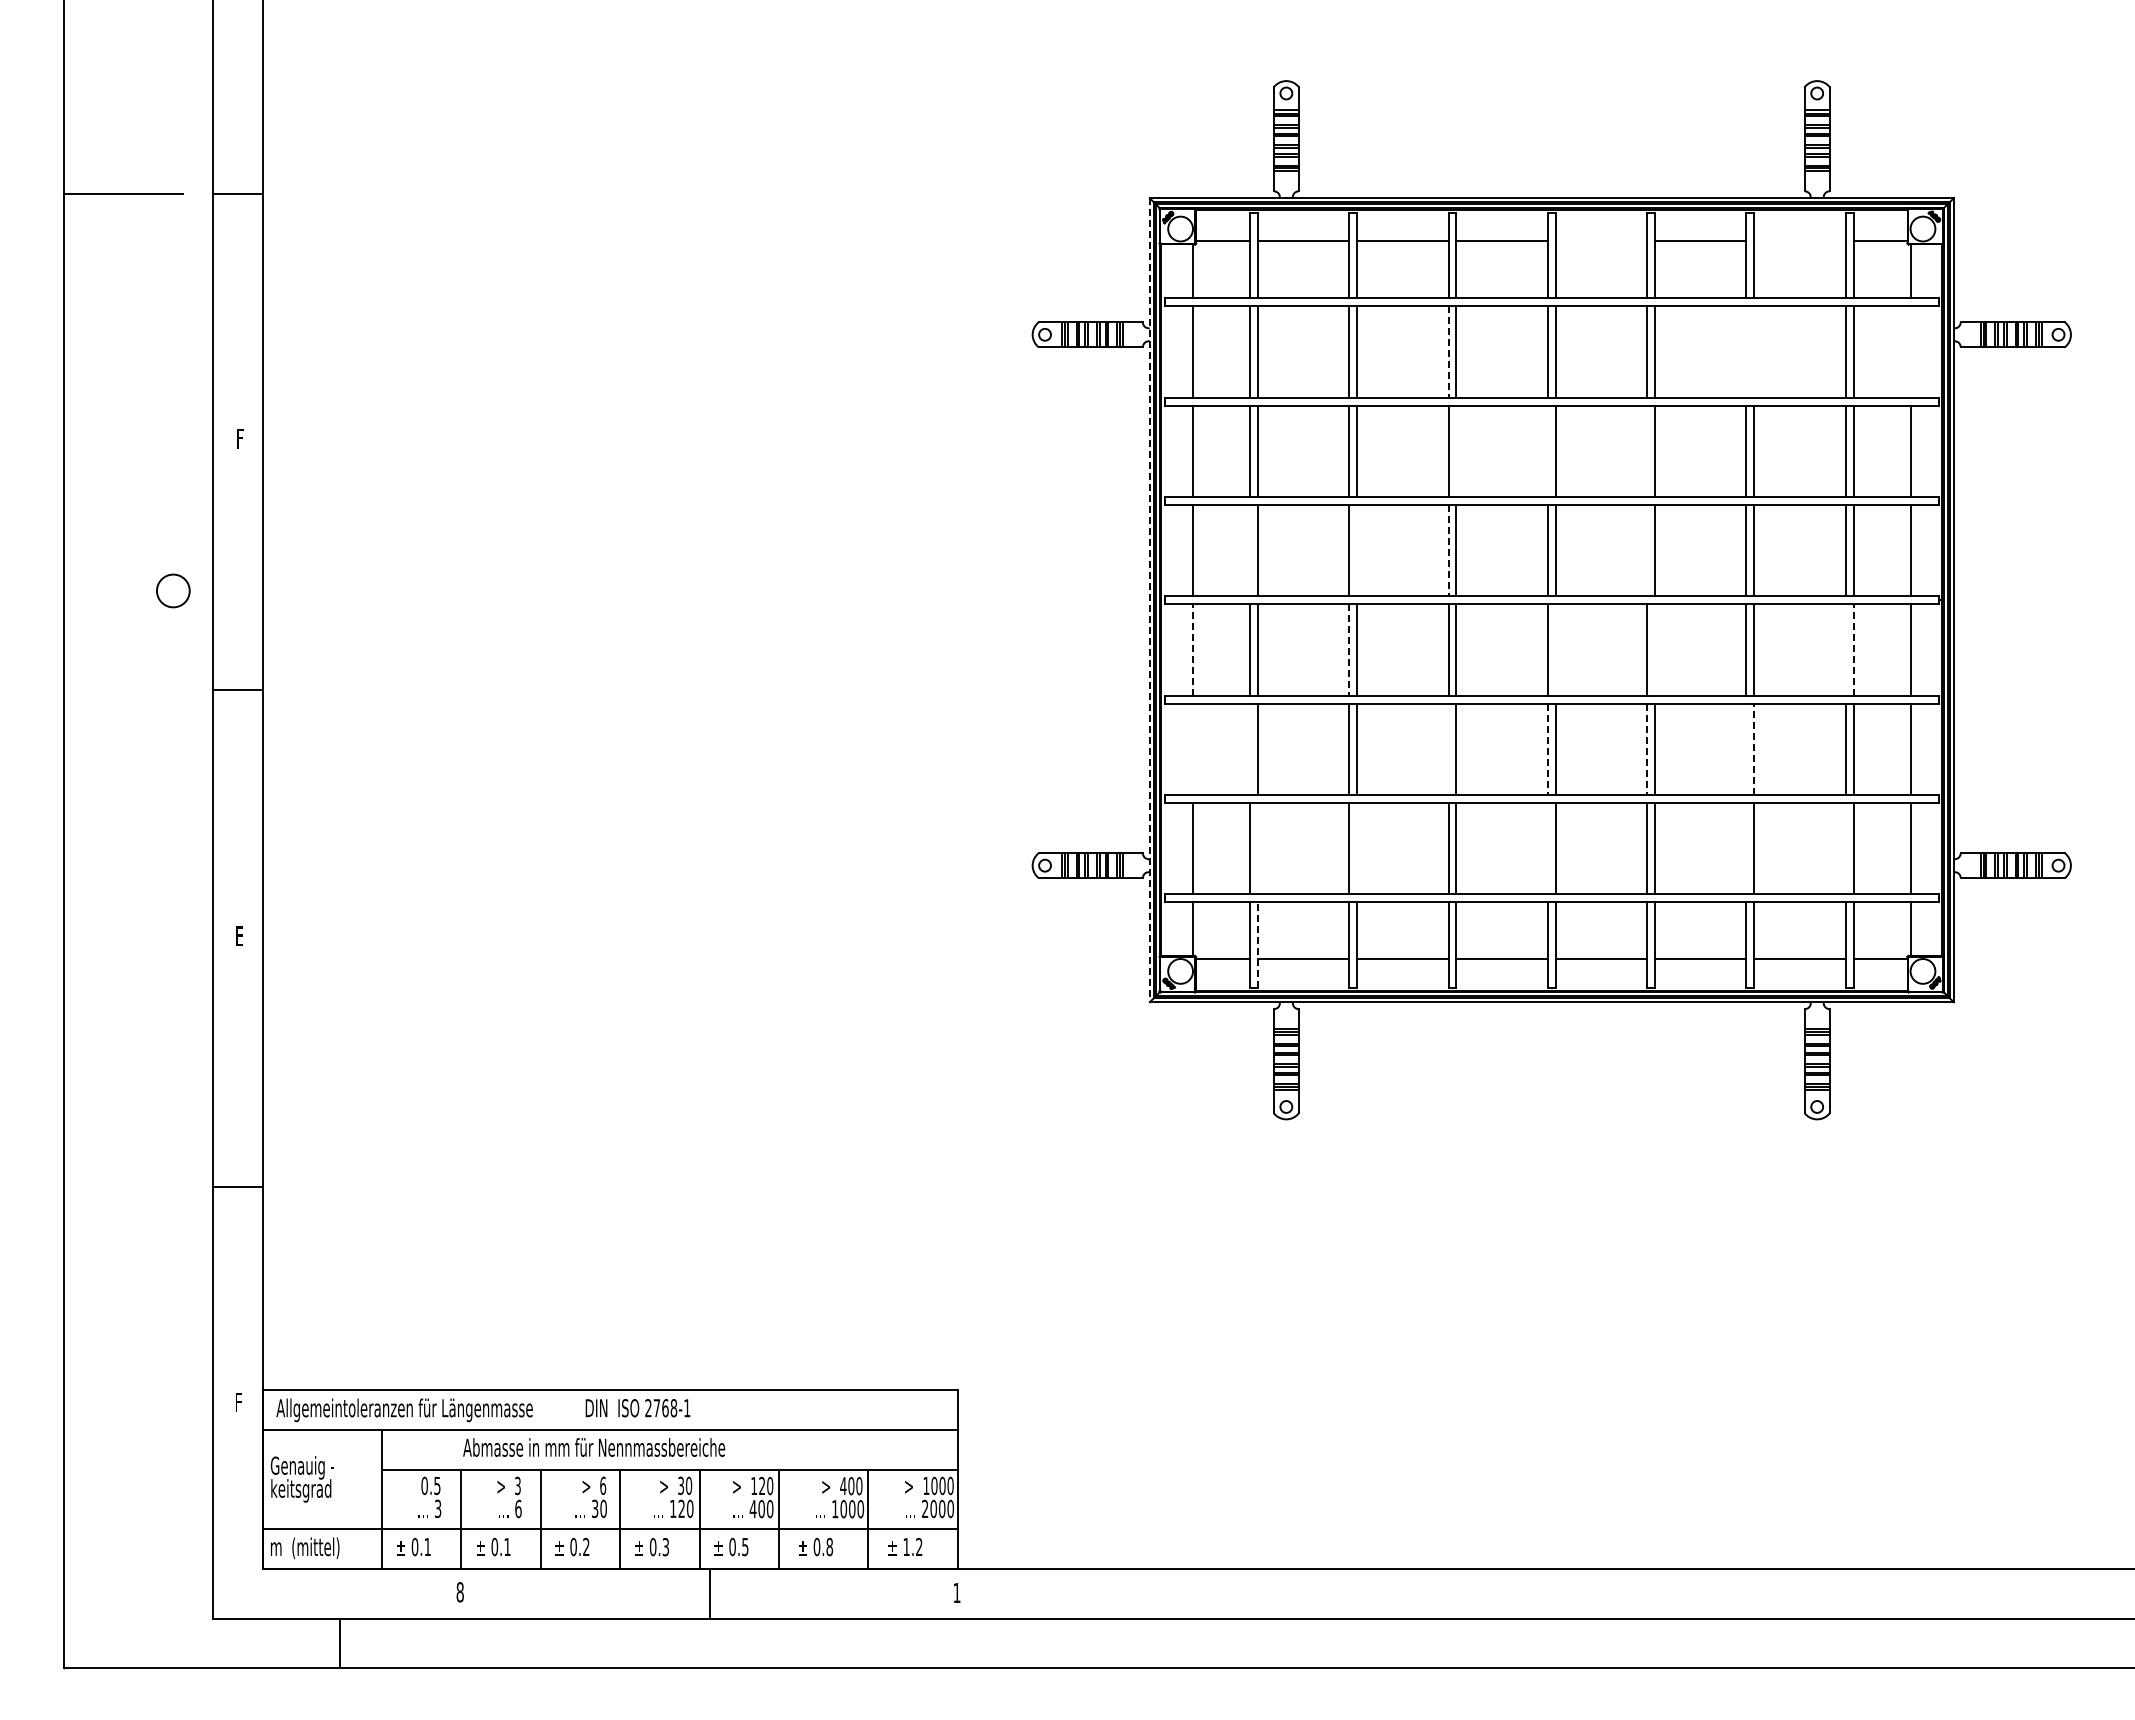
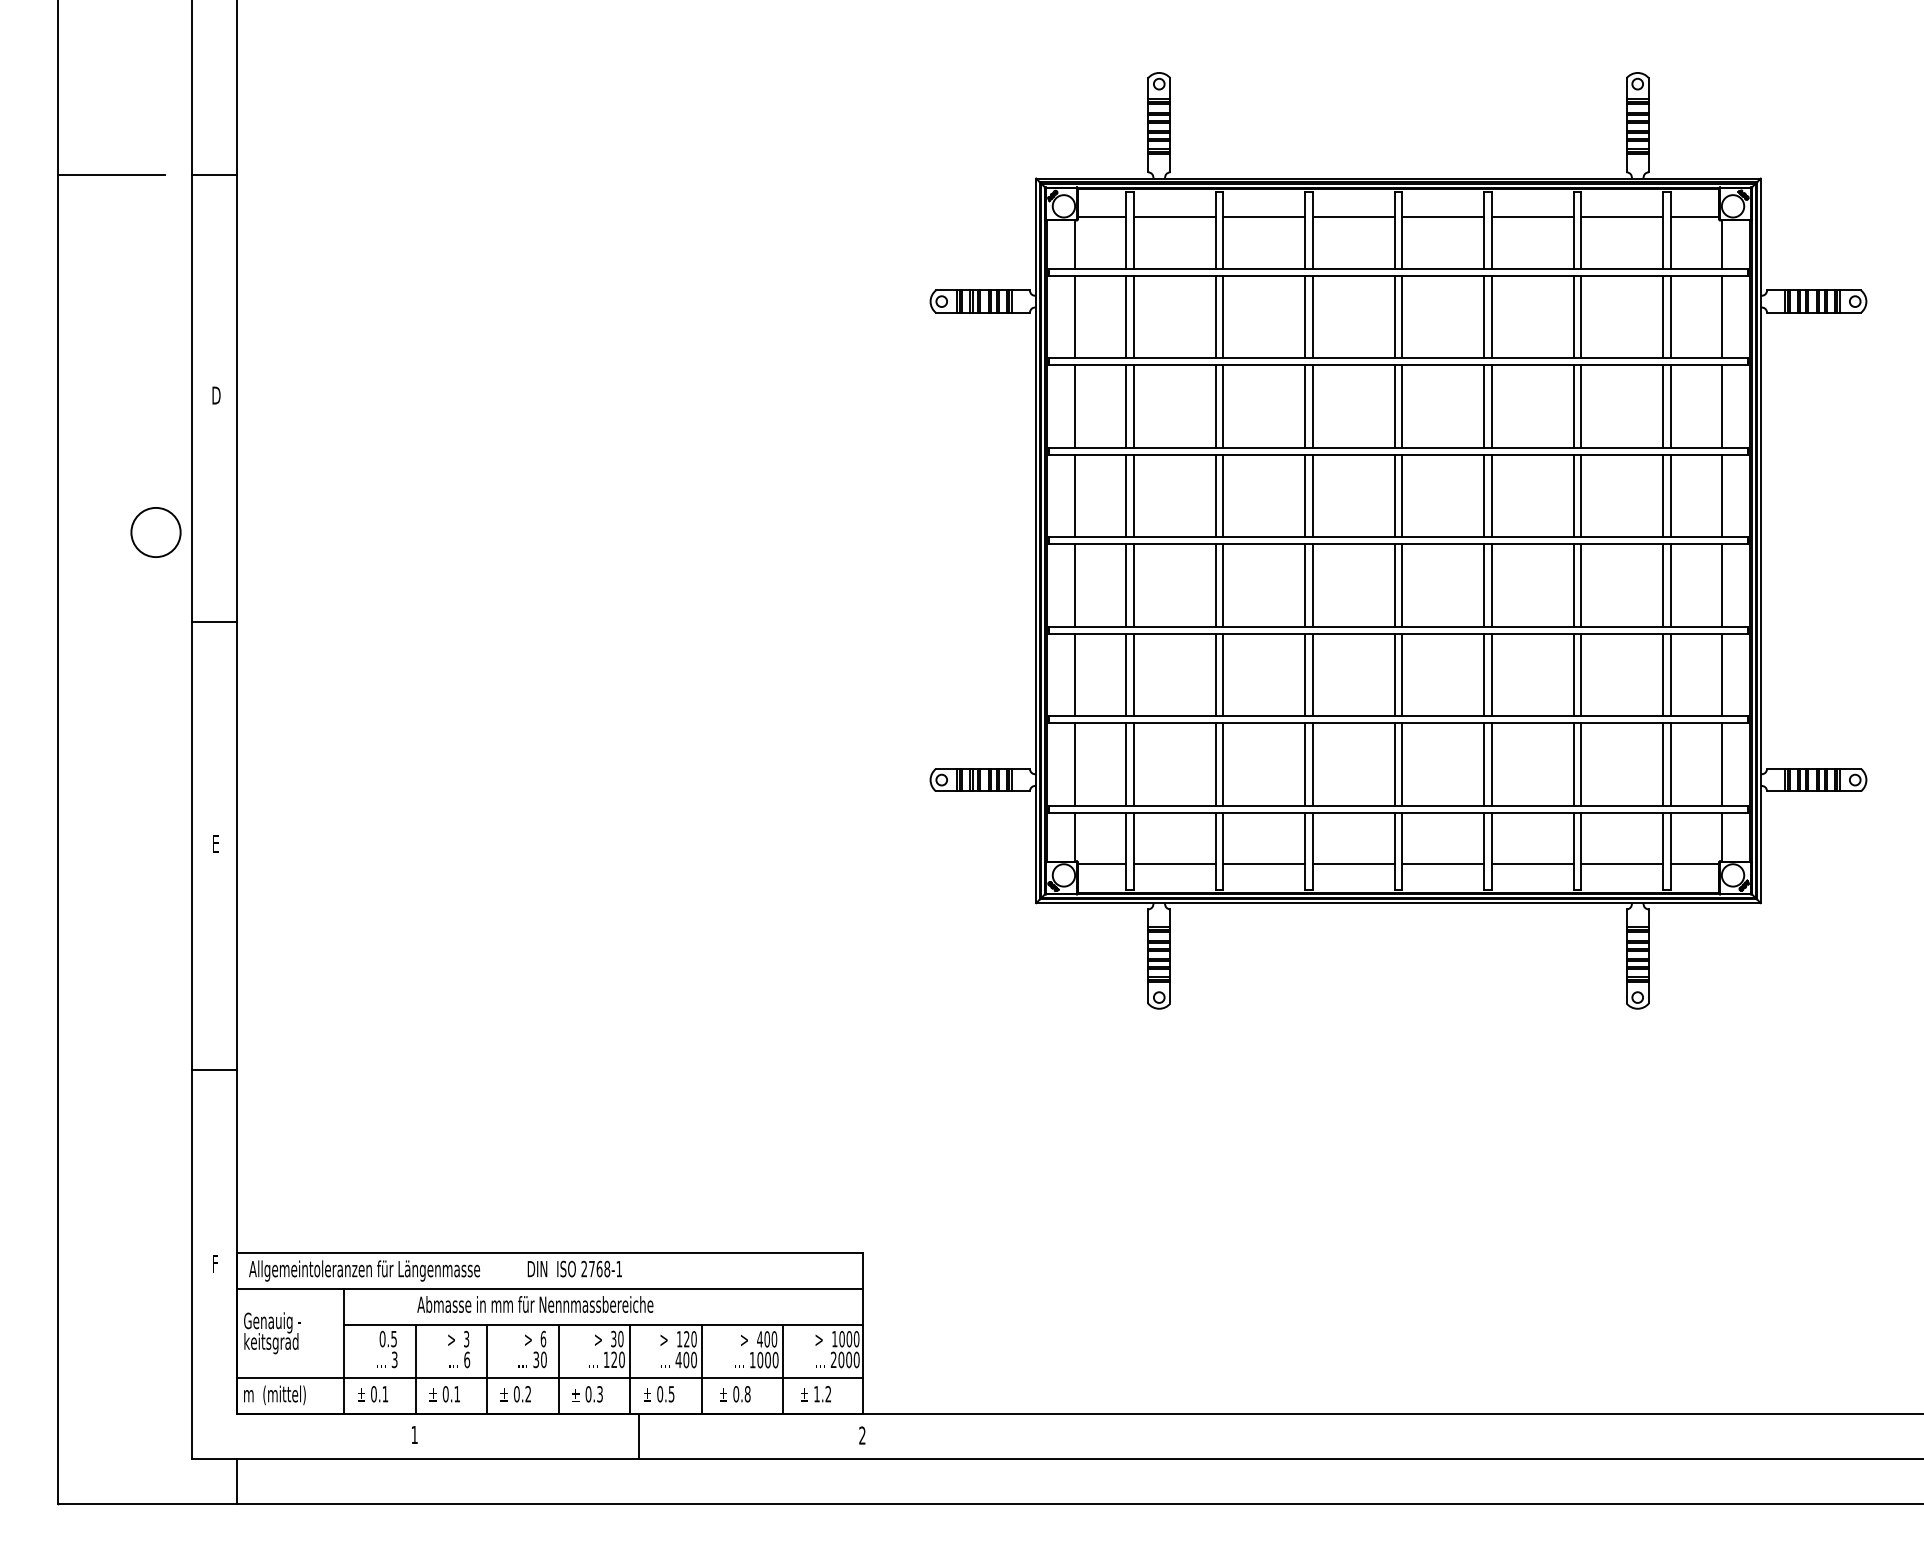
line: (1601, 241) -> (1443, 217), added
line: (1799, 241) -> (1621, 217), added
line: (1448, 351) -> (1305, 316), dashed -> solid
line: (1746, 351) -> (1573, 316), added
line: (1754, 351) -> (1581, 316), added
line: (1910, 351) -> (1721, 316), added
text: (240, 438) -> (216, 395), F -> D
line: (1456, 450) -> (1312, 405), added
line: (1547, 450) -> (1394, 405), added
line: (1647, 450) -> (1484, 405), added
line: (1249, 550) -> (1126, 496), added
line: (1357, 550) -> (1223, 496), added
line: (1448, 550) -> (1305, 496), dashed -> solid
line: (1647, 550) -> (1484, 496), added
circle: (173, 590) -> (156, 532), size x1.67
line: (1149, 600) -> (1035, 541), dashed -> solid
line: (1192, 649) -> (1074, 585), dashed -> solid
line: (1349, 649) -> (1216, 585), dashed -> solid
line: (1555, 649) -> (1401, 585), added
line: (1655, 649) -> (1491, 585), added
line: (1845, 649) -> (1663, 585), added
line: (1853, 649) -> (1670, 585), dashed -> solid
line: (1192, 748) -> (1074, 674), added
line: (1249, 748) -> (1126, 674), added
line: (1448, 748) -> (1305, 674), added
line: (1746, 748) -> (1573, 674), added
line: (1547, 749) -> (1394, 675), dashed -> solid
line: (1647, 749) -> (1484, 675), dashed -> solid
line: (1754, 749) -> (1581, 675), dashed -> solid
line: (1257, 848) -> (1133, 764), added
line: (1357, 848) -> (1223, 764), added
line: (1547, 848) -> (1394, 764), added
line: (1746, 848) -> (1573, 764), added
line: (1845, 848) -> (1663, 764), added
line: (1257, 944) -> (1133, 851), dashed -> solid
text: (459, 1592) -> (414, 1435), 8 -> 1
text: (956, 1592) -> (861, 1435), 1 -> 2
line: (339, 1643) -> (236, 1481), moved

